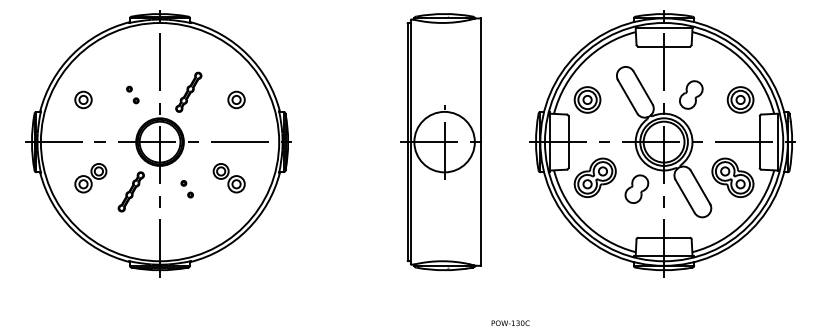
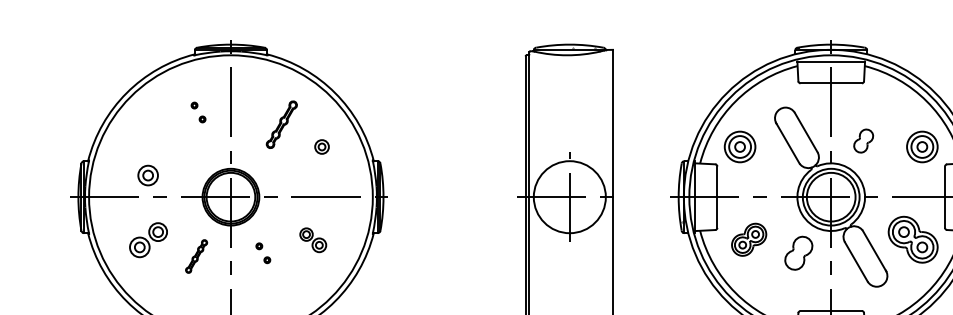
part: (188, 91) -> (281, 123), moved
part: (132, 94) -> (198, 111), moved
part: (691, 94) -> (863, 140), size x0.7
part: (83, 99) -> (148, 175), moved
part: (236, 99) -> (321, 146), size x0.7
part: (594, 177) -> (748, 239), size x0.7
part: (228, 178) -> (312, 240), size x0.7
part: (130, 191) -> (195, 255), size x0.7

